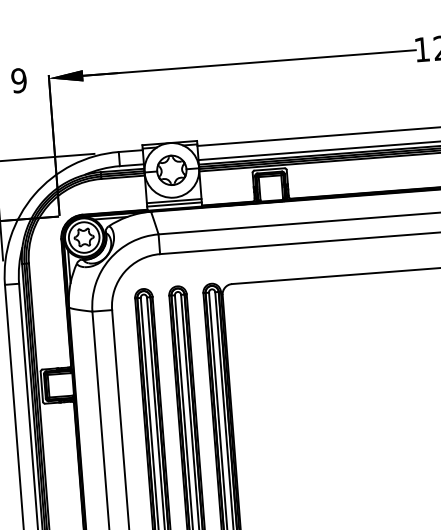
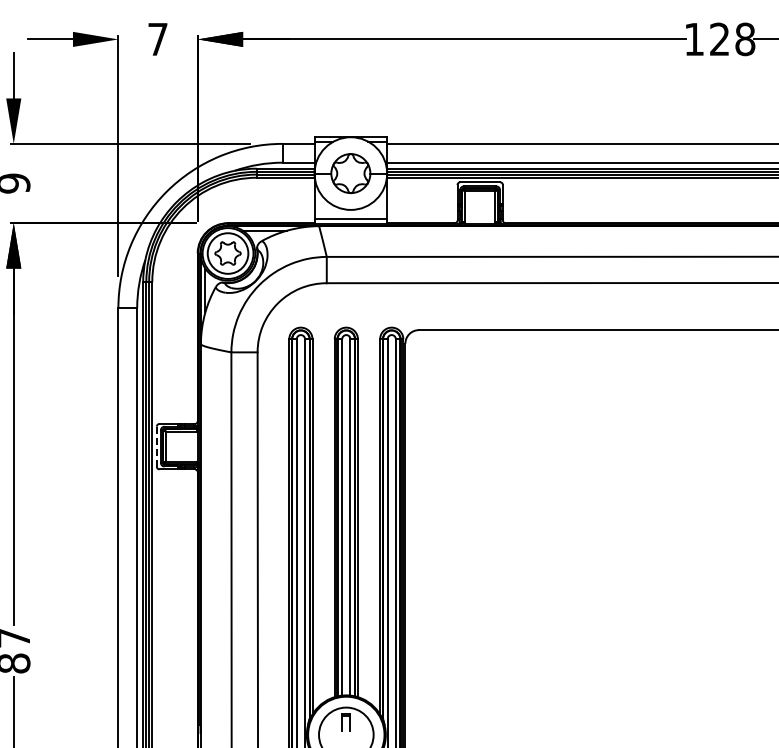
text: (18, 80) -> (157, 39), 9 -> 7
line: (173, 201) -> (350, 214), removed
line: (41, 386) -> (156, 446), solid -> dashed

